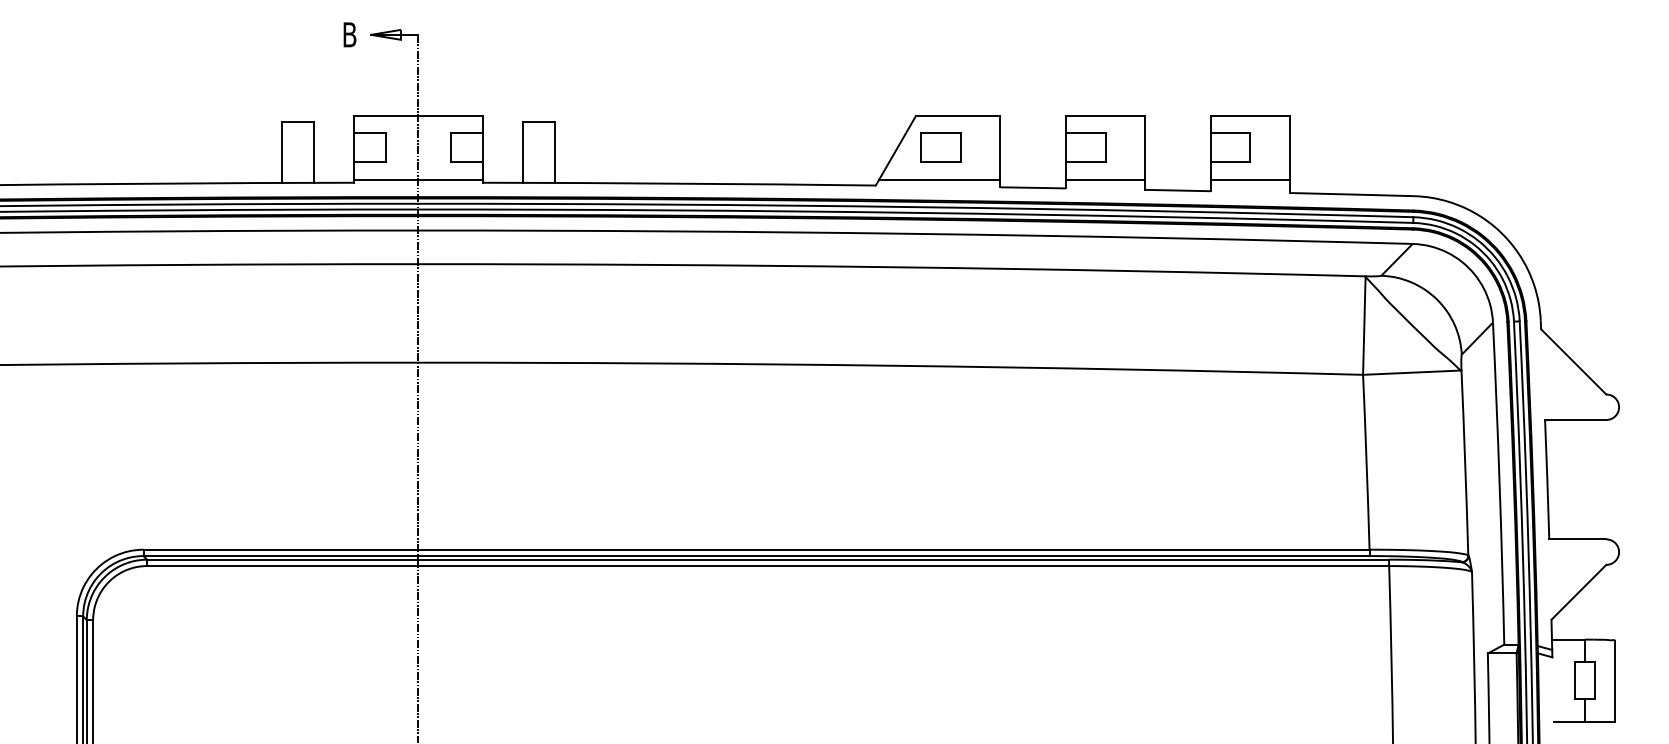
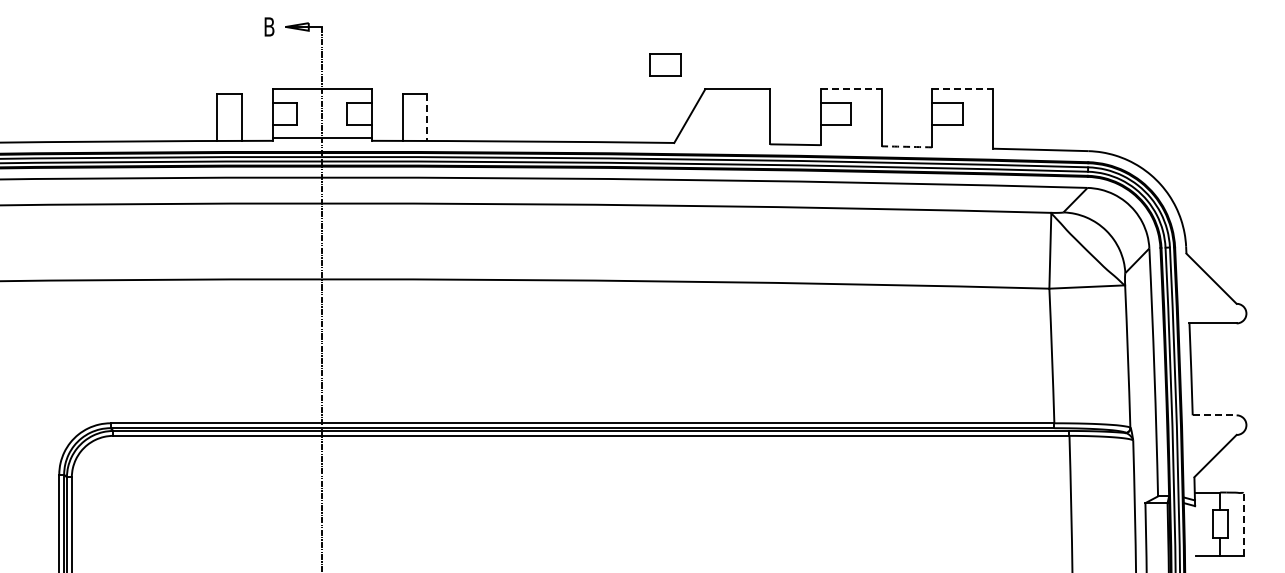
line: (1106, 116) -> (851, 89), solid -> dashed
line: (1250, 116) -> (962, 89), solid -> dashed
part: (941, 147) -> (665, 64), moved
line: (555, 153) -> (427, 118), solid -> dashed
line: (939, 179) -> (723, 138), removed
line: (1104, 179) -> (850, 138), removed
line: (1250, 179) -> (962, 138), removed
arc: (1177, 190) -> (906, 146), solid -> dashed
line: (1577, 539) -> (1214, 415), solid -> dashed
line: (1615, 679) -> (1243, 523), solid -> dashed

